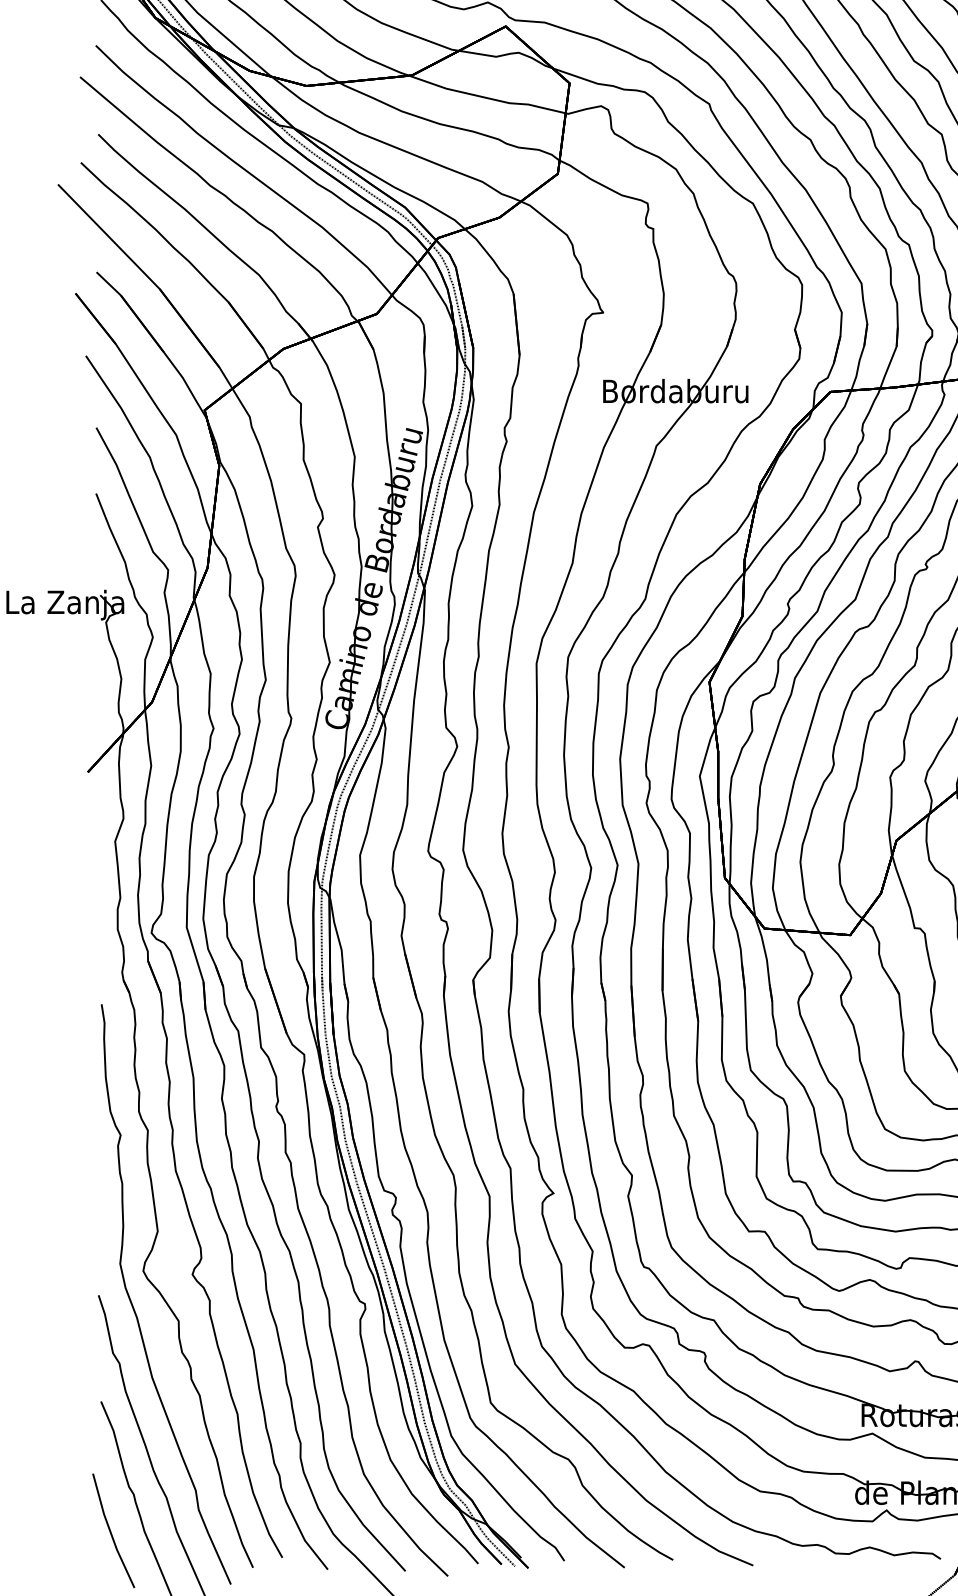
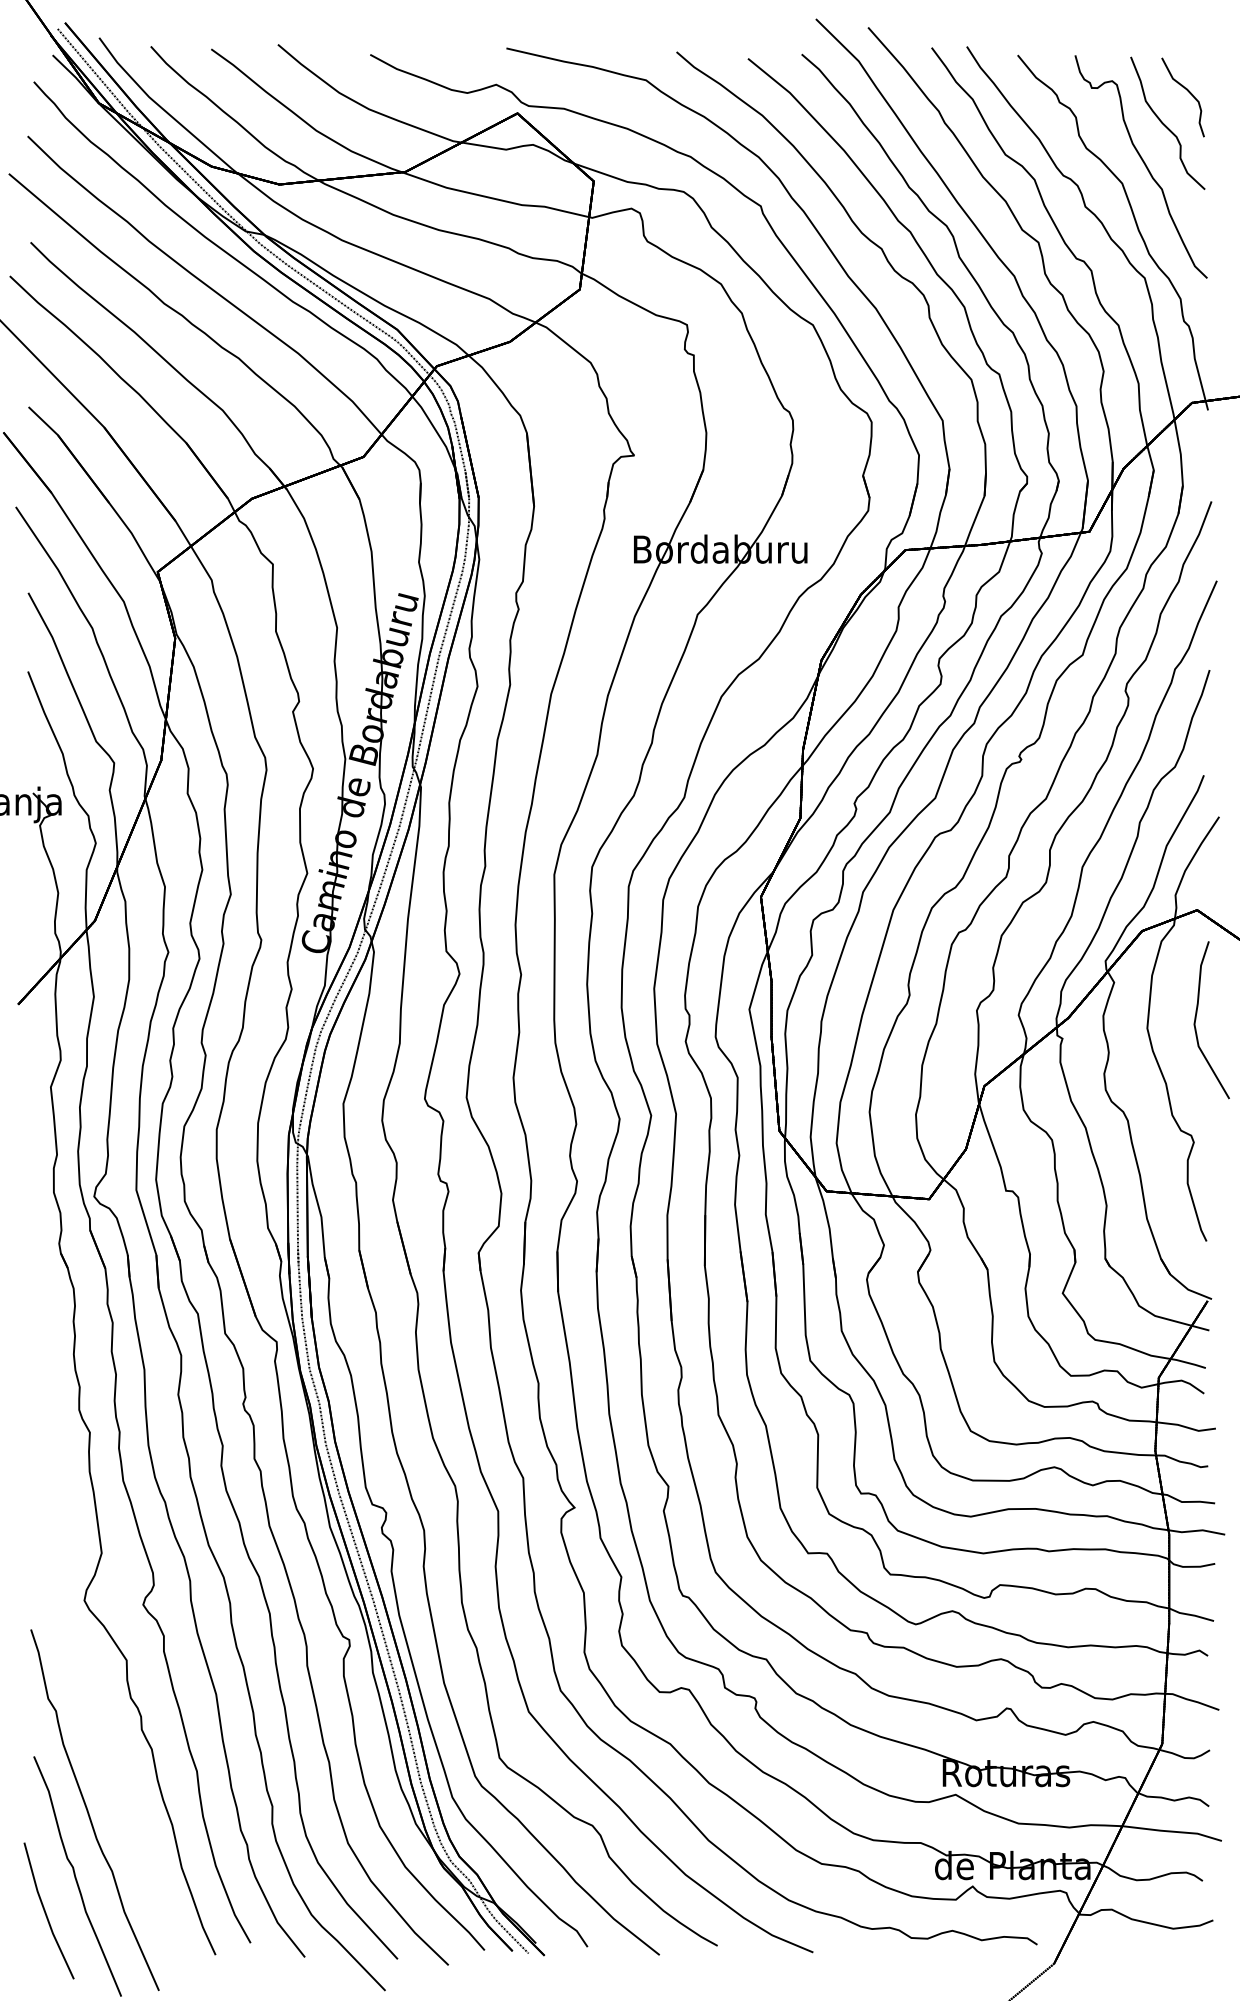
curve: (133, 1305) -> (72, 1641), removed

